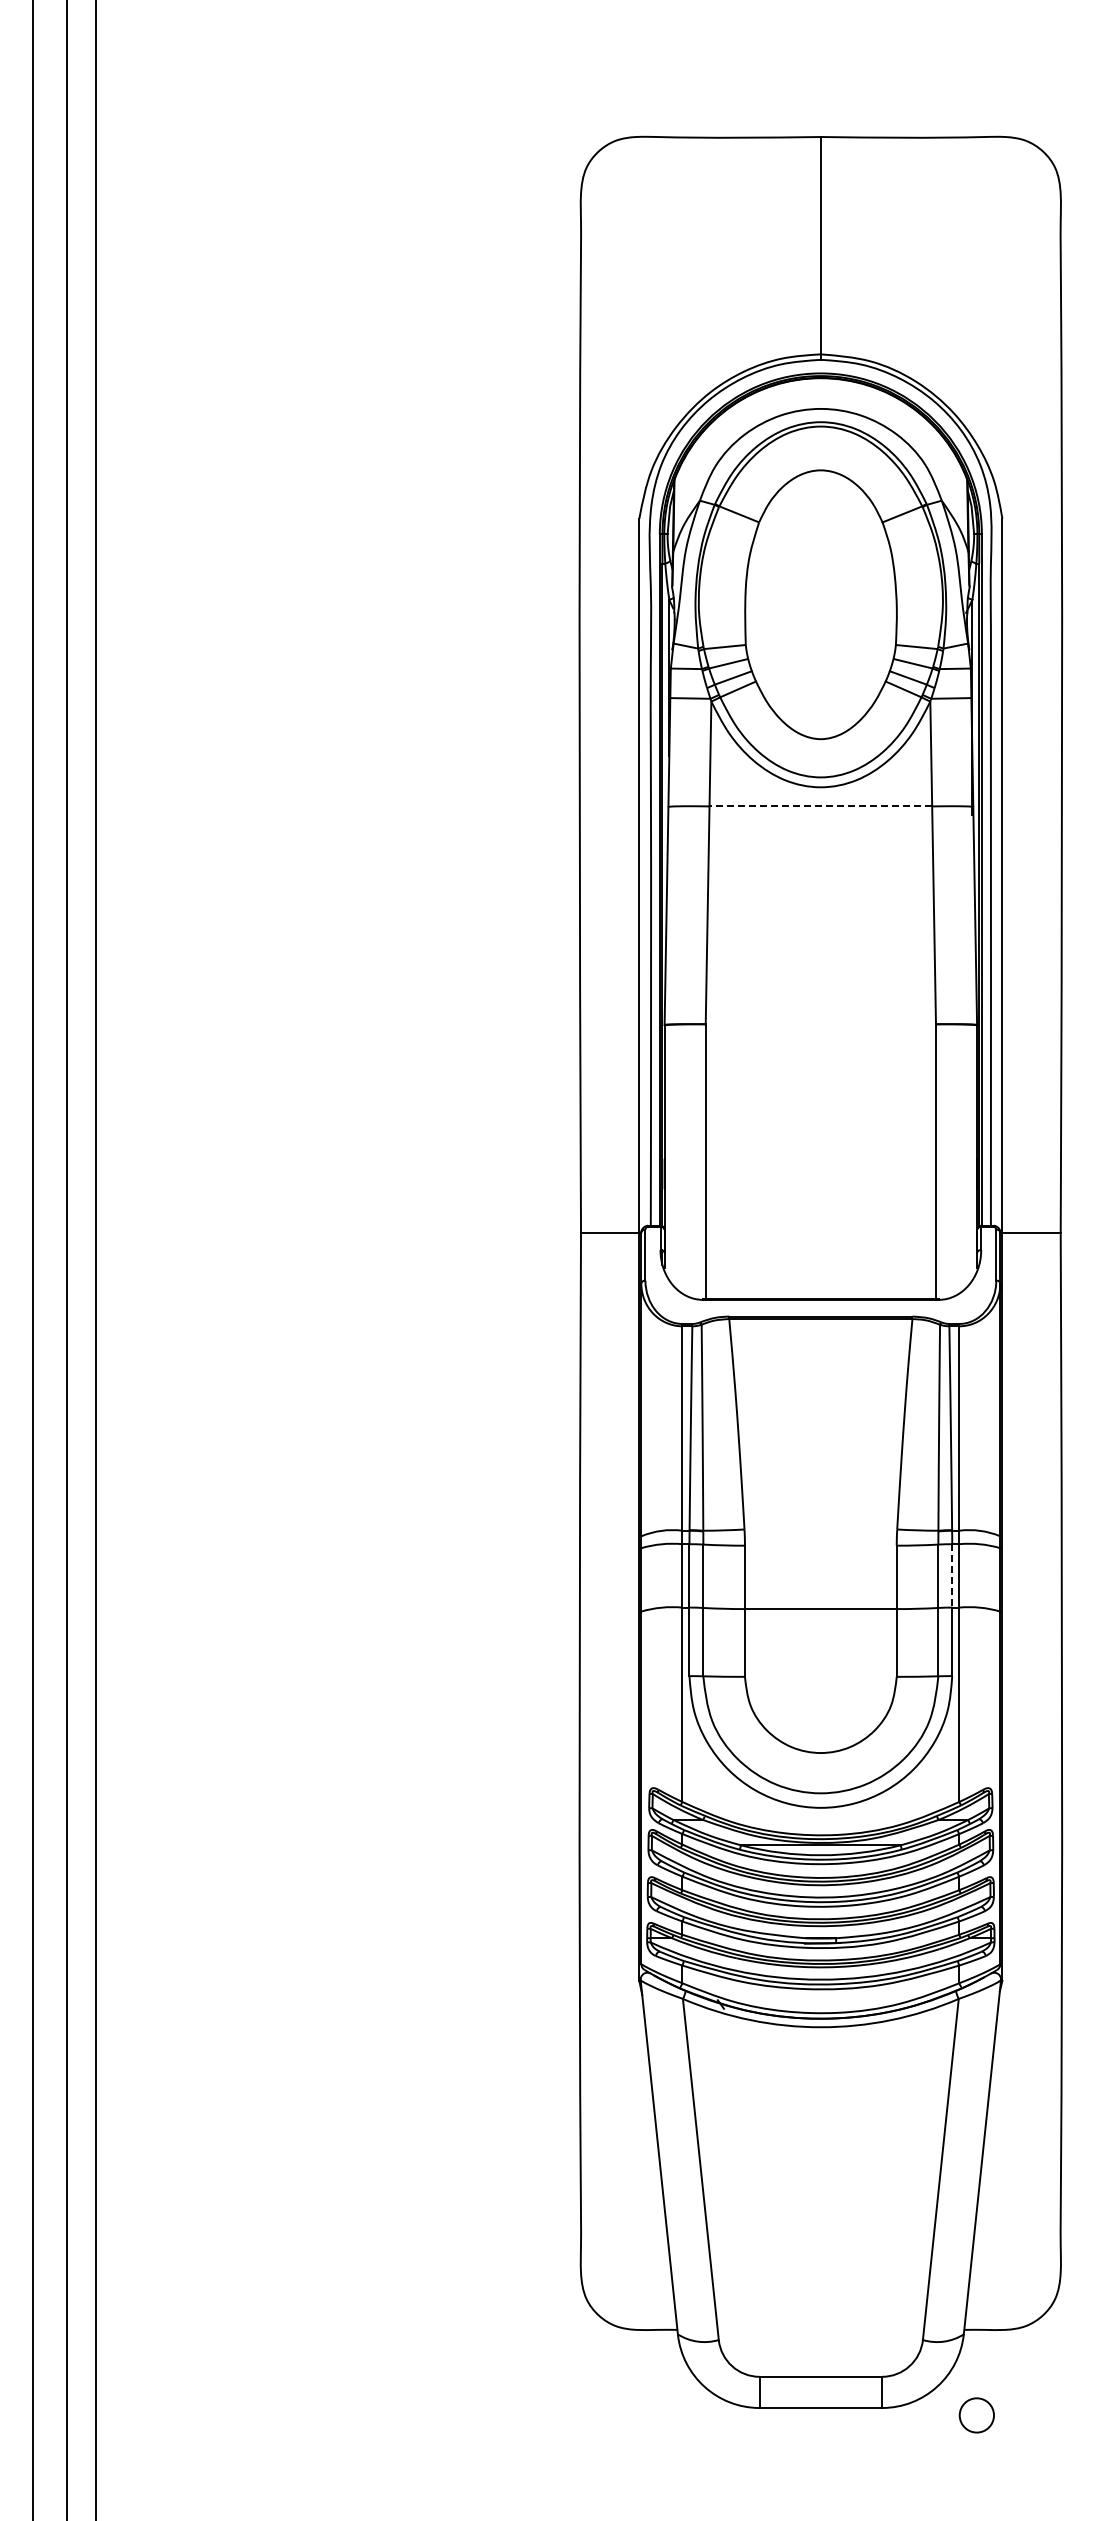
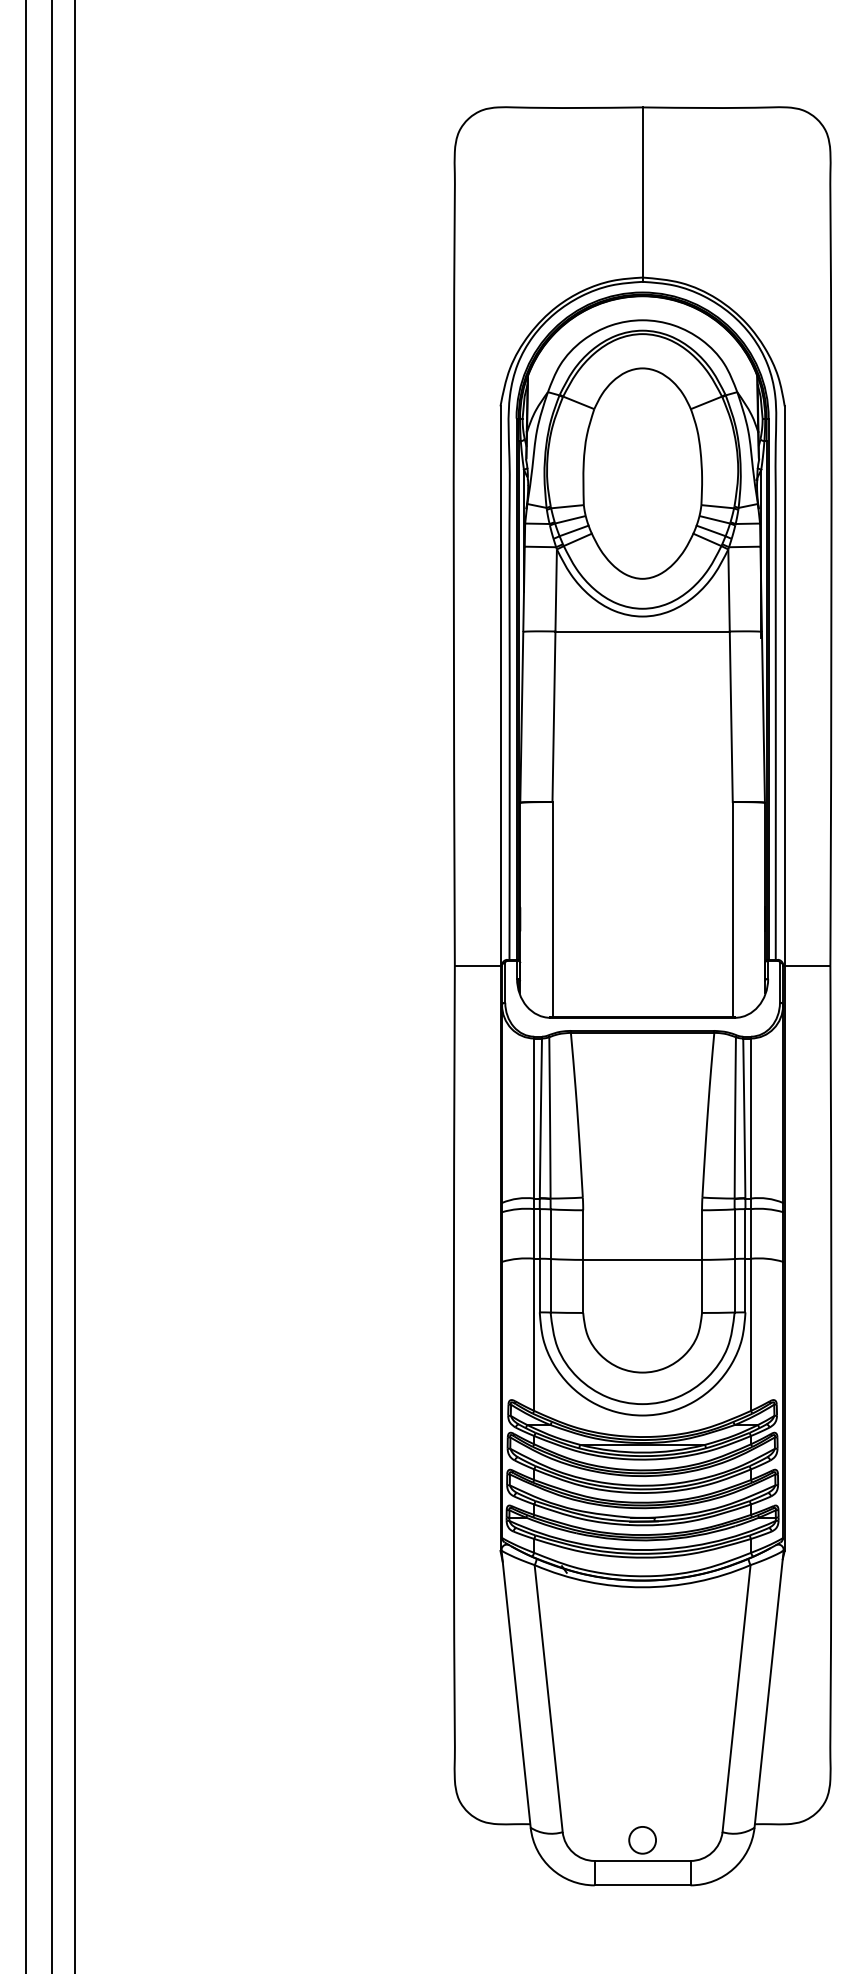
line: (820, 806) -> (642, 631), dashed -> solid
line: (952, 1575) -> (745, 1233), dashed -> solid
circle: (976, 2415) -> (642, 1840), moved

